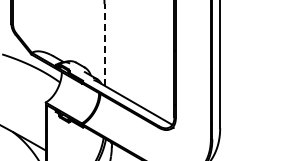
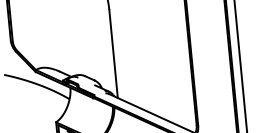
line: (104, 44) -> (113, 53), dashed -> solid

